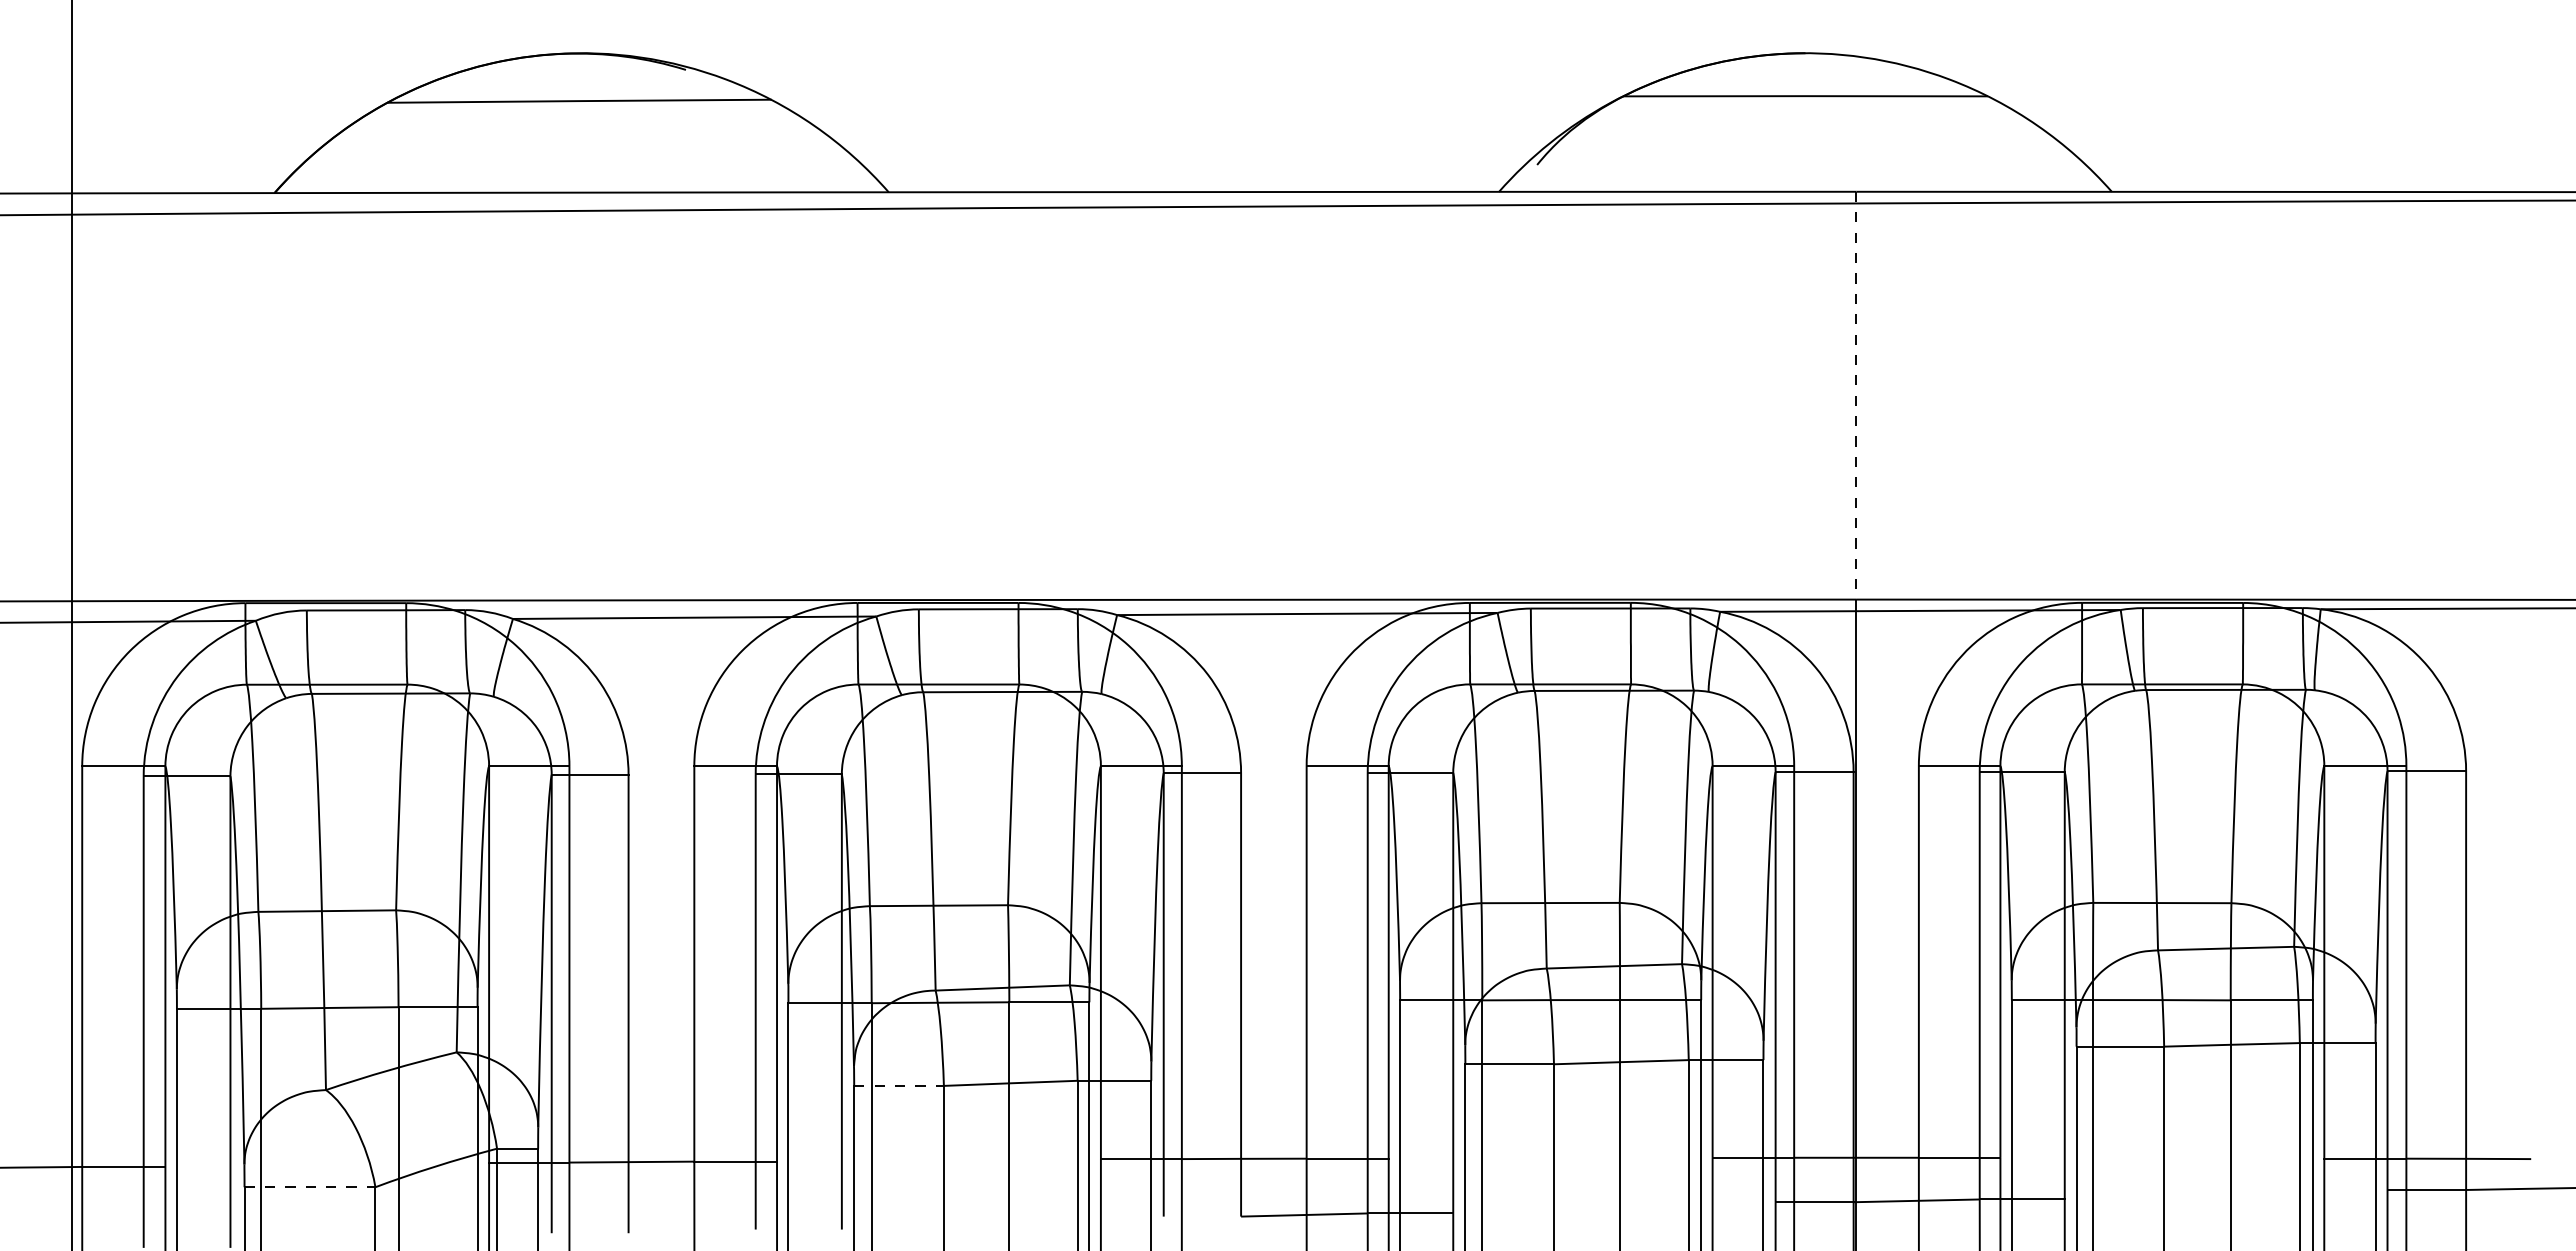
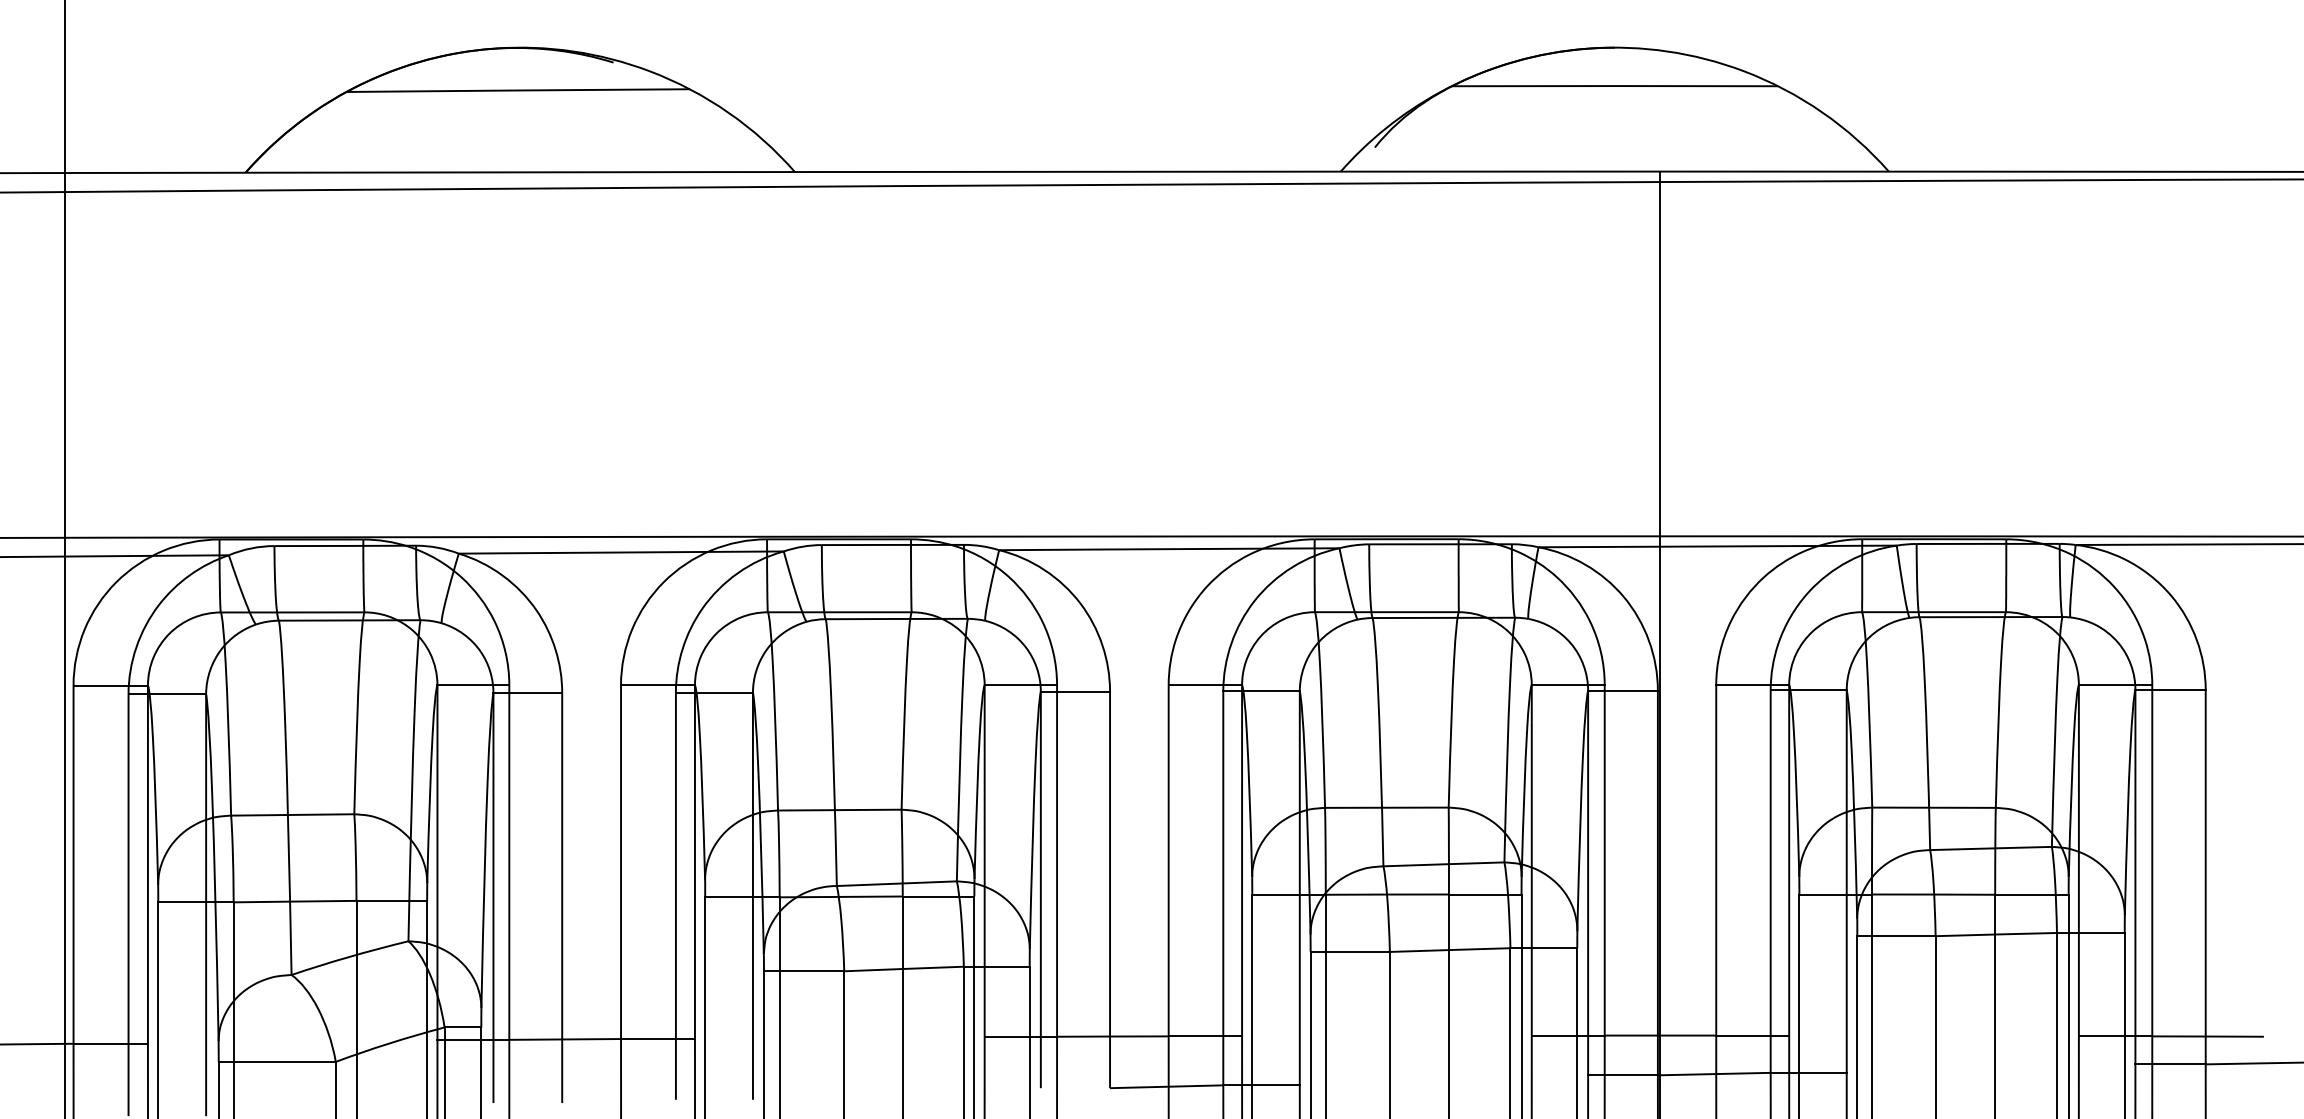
line: (1856, 395) -> (1660, 353), dashed -> solid
line: (899, 1085) -> (804, 970), dashed -> solid
line: (310, 1187) -> (277, 1062), dashed -> solid

